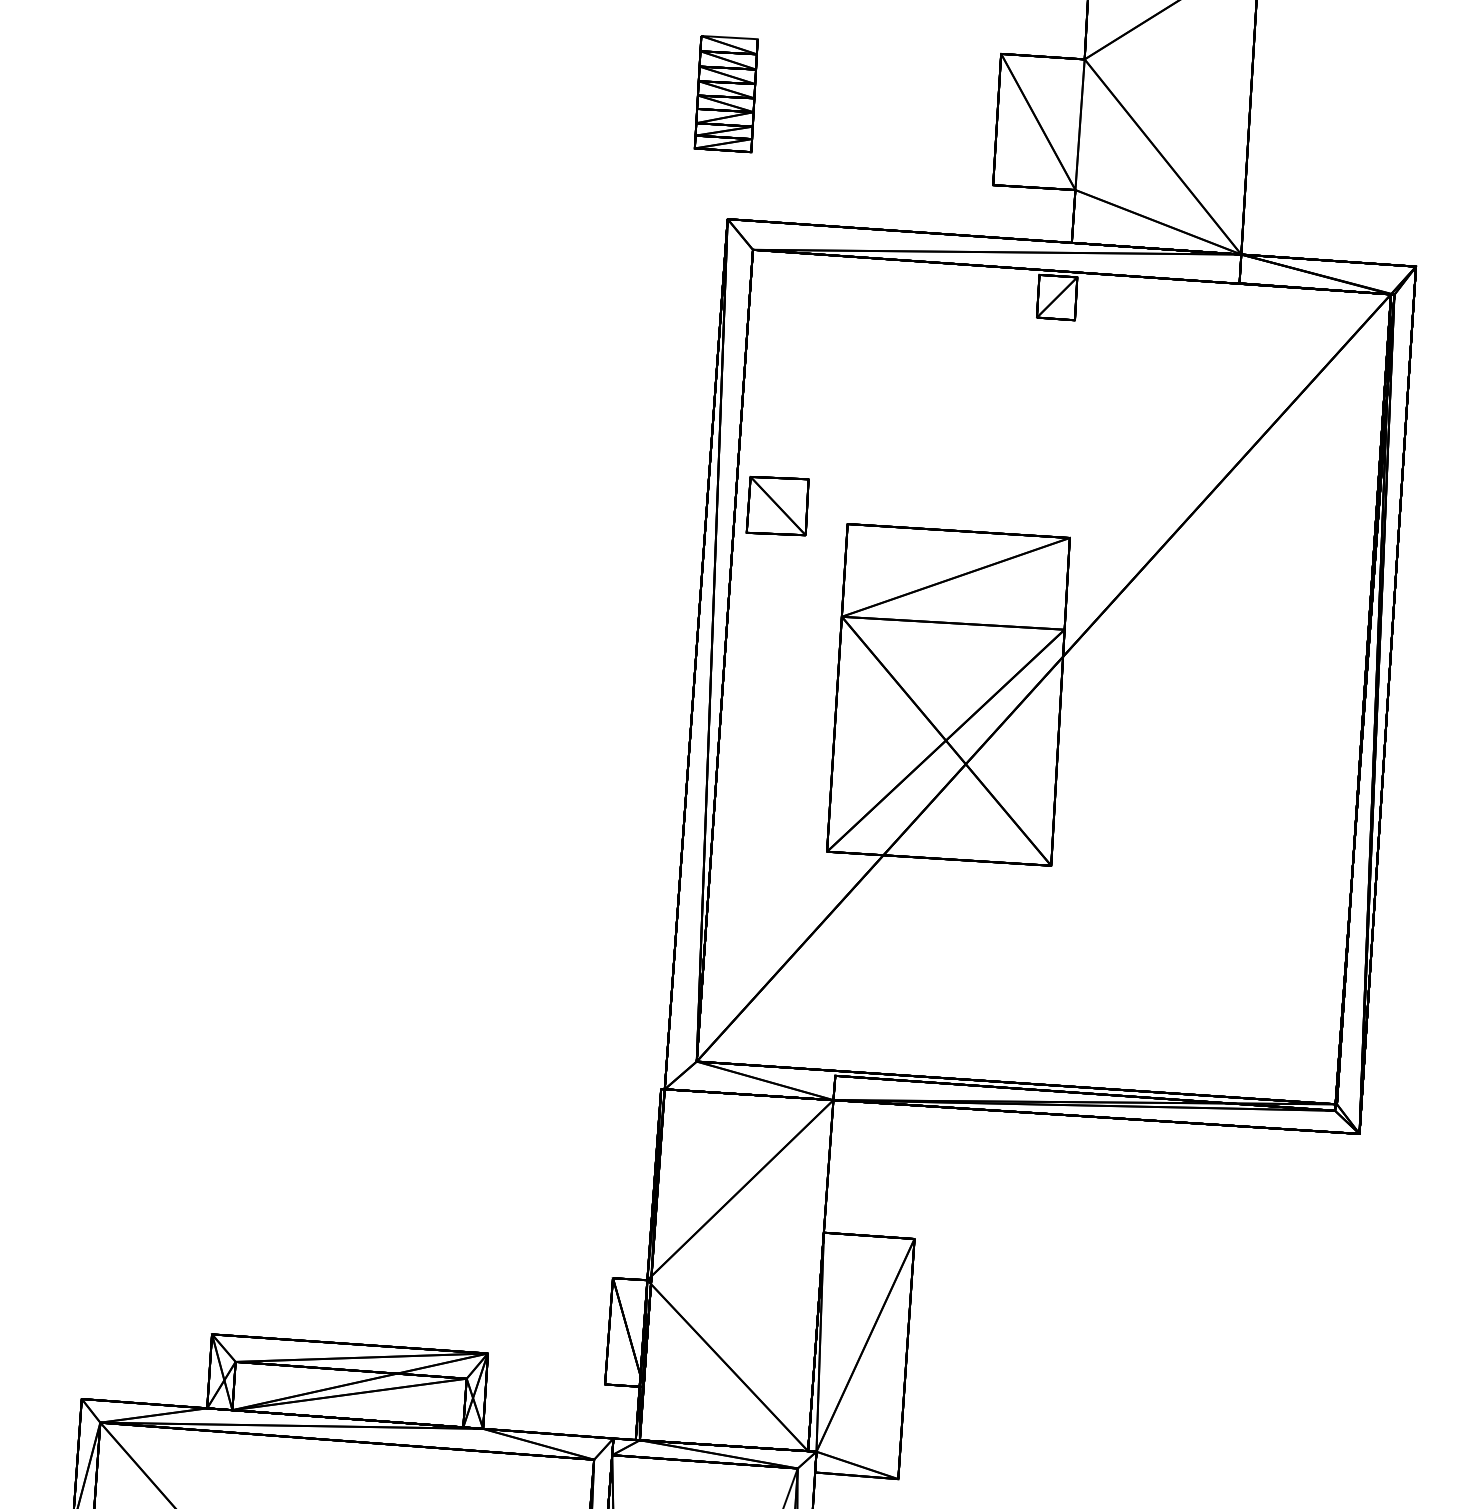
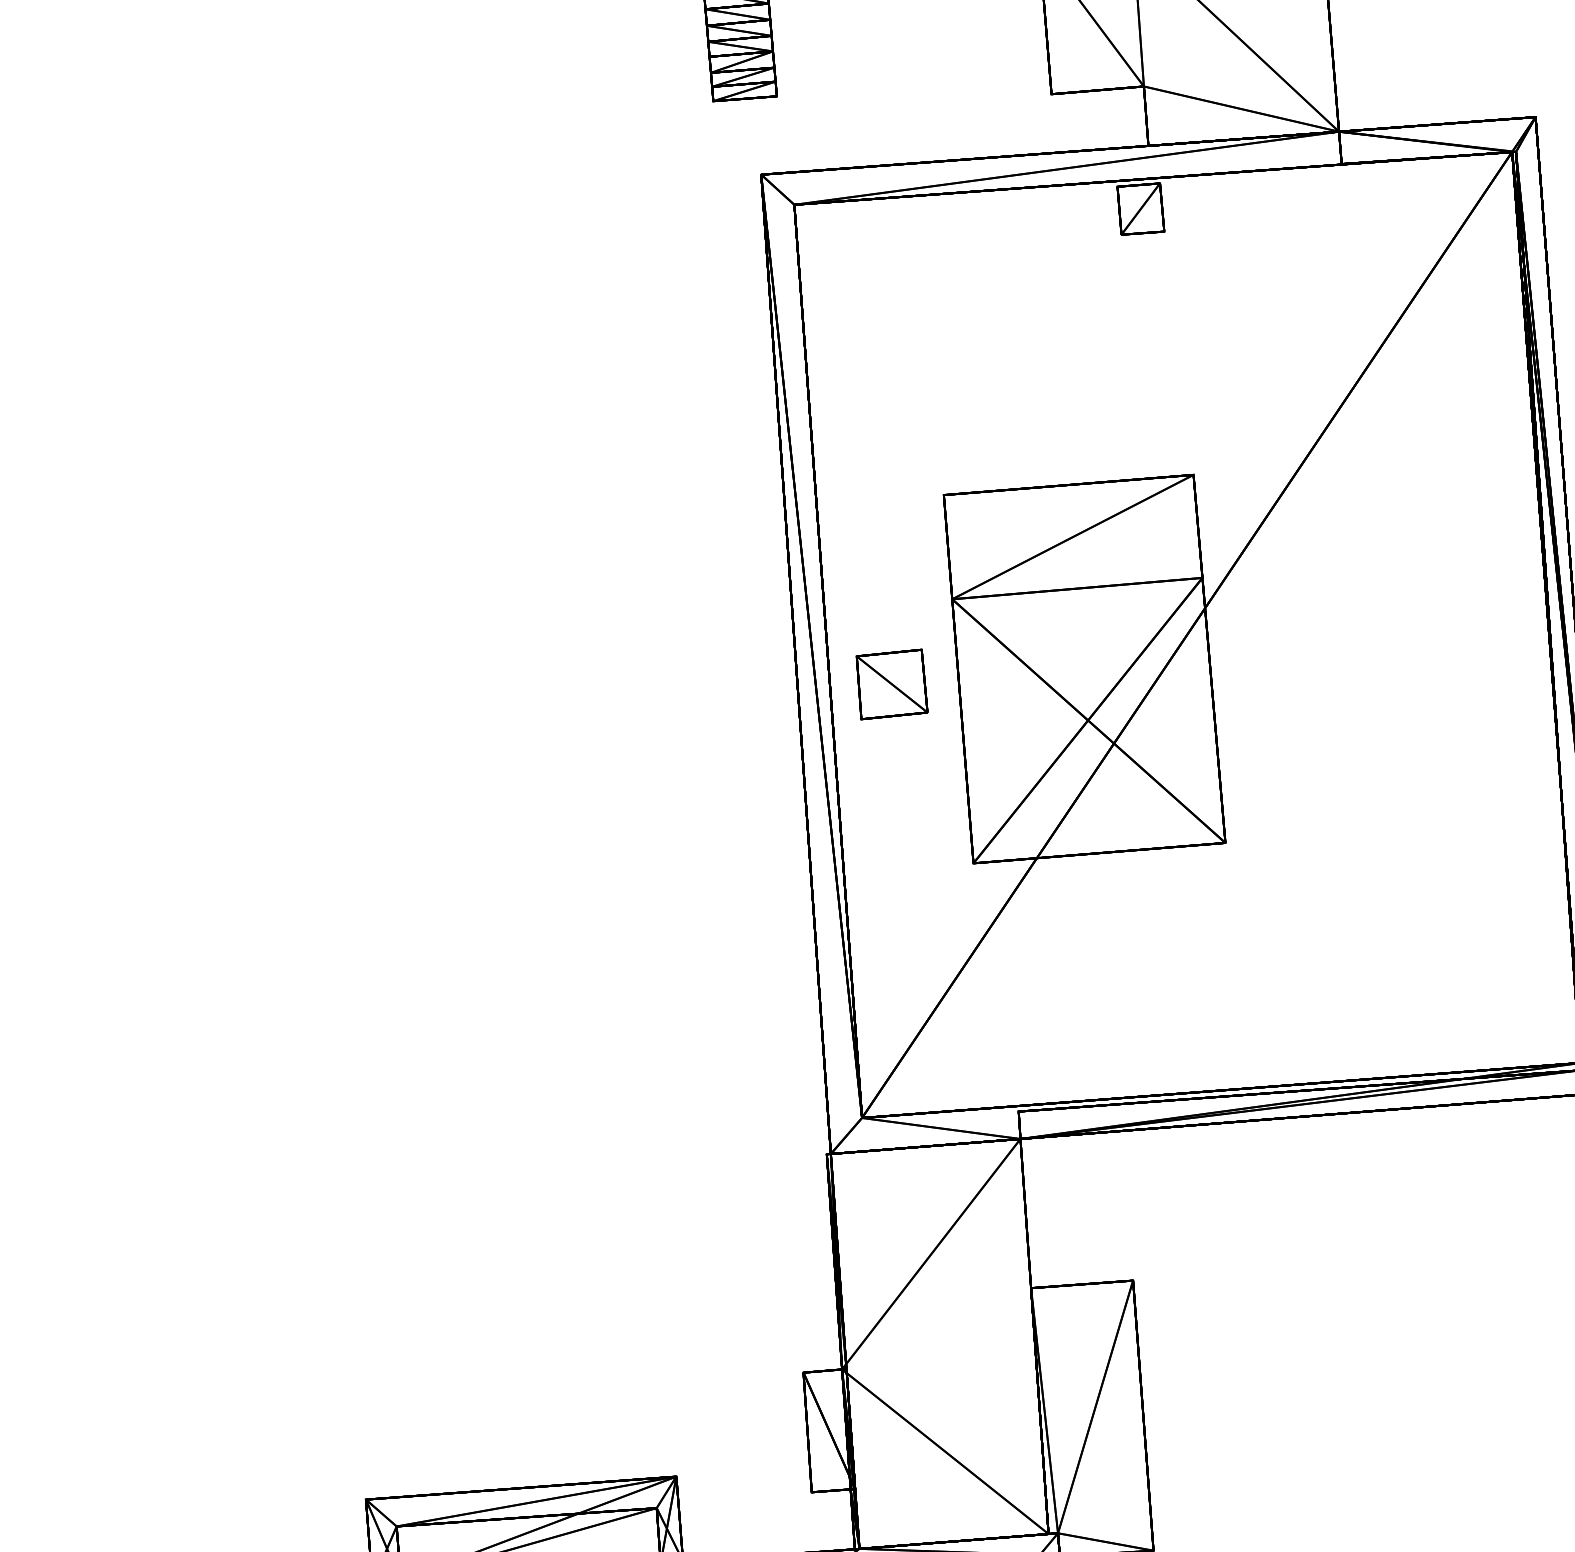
part: (777, 506) -> (891, 685), moved

